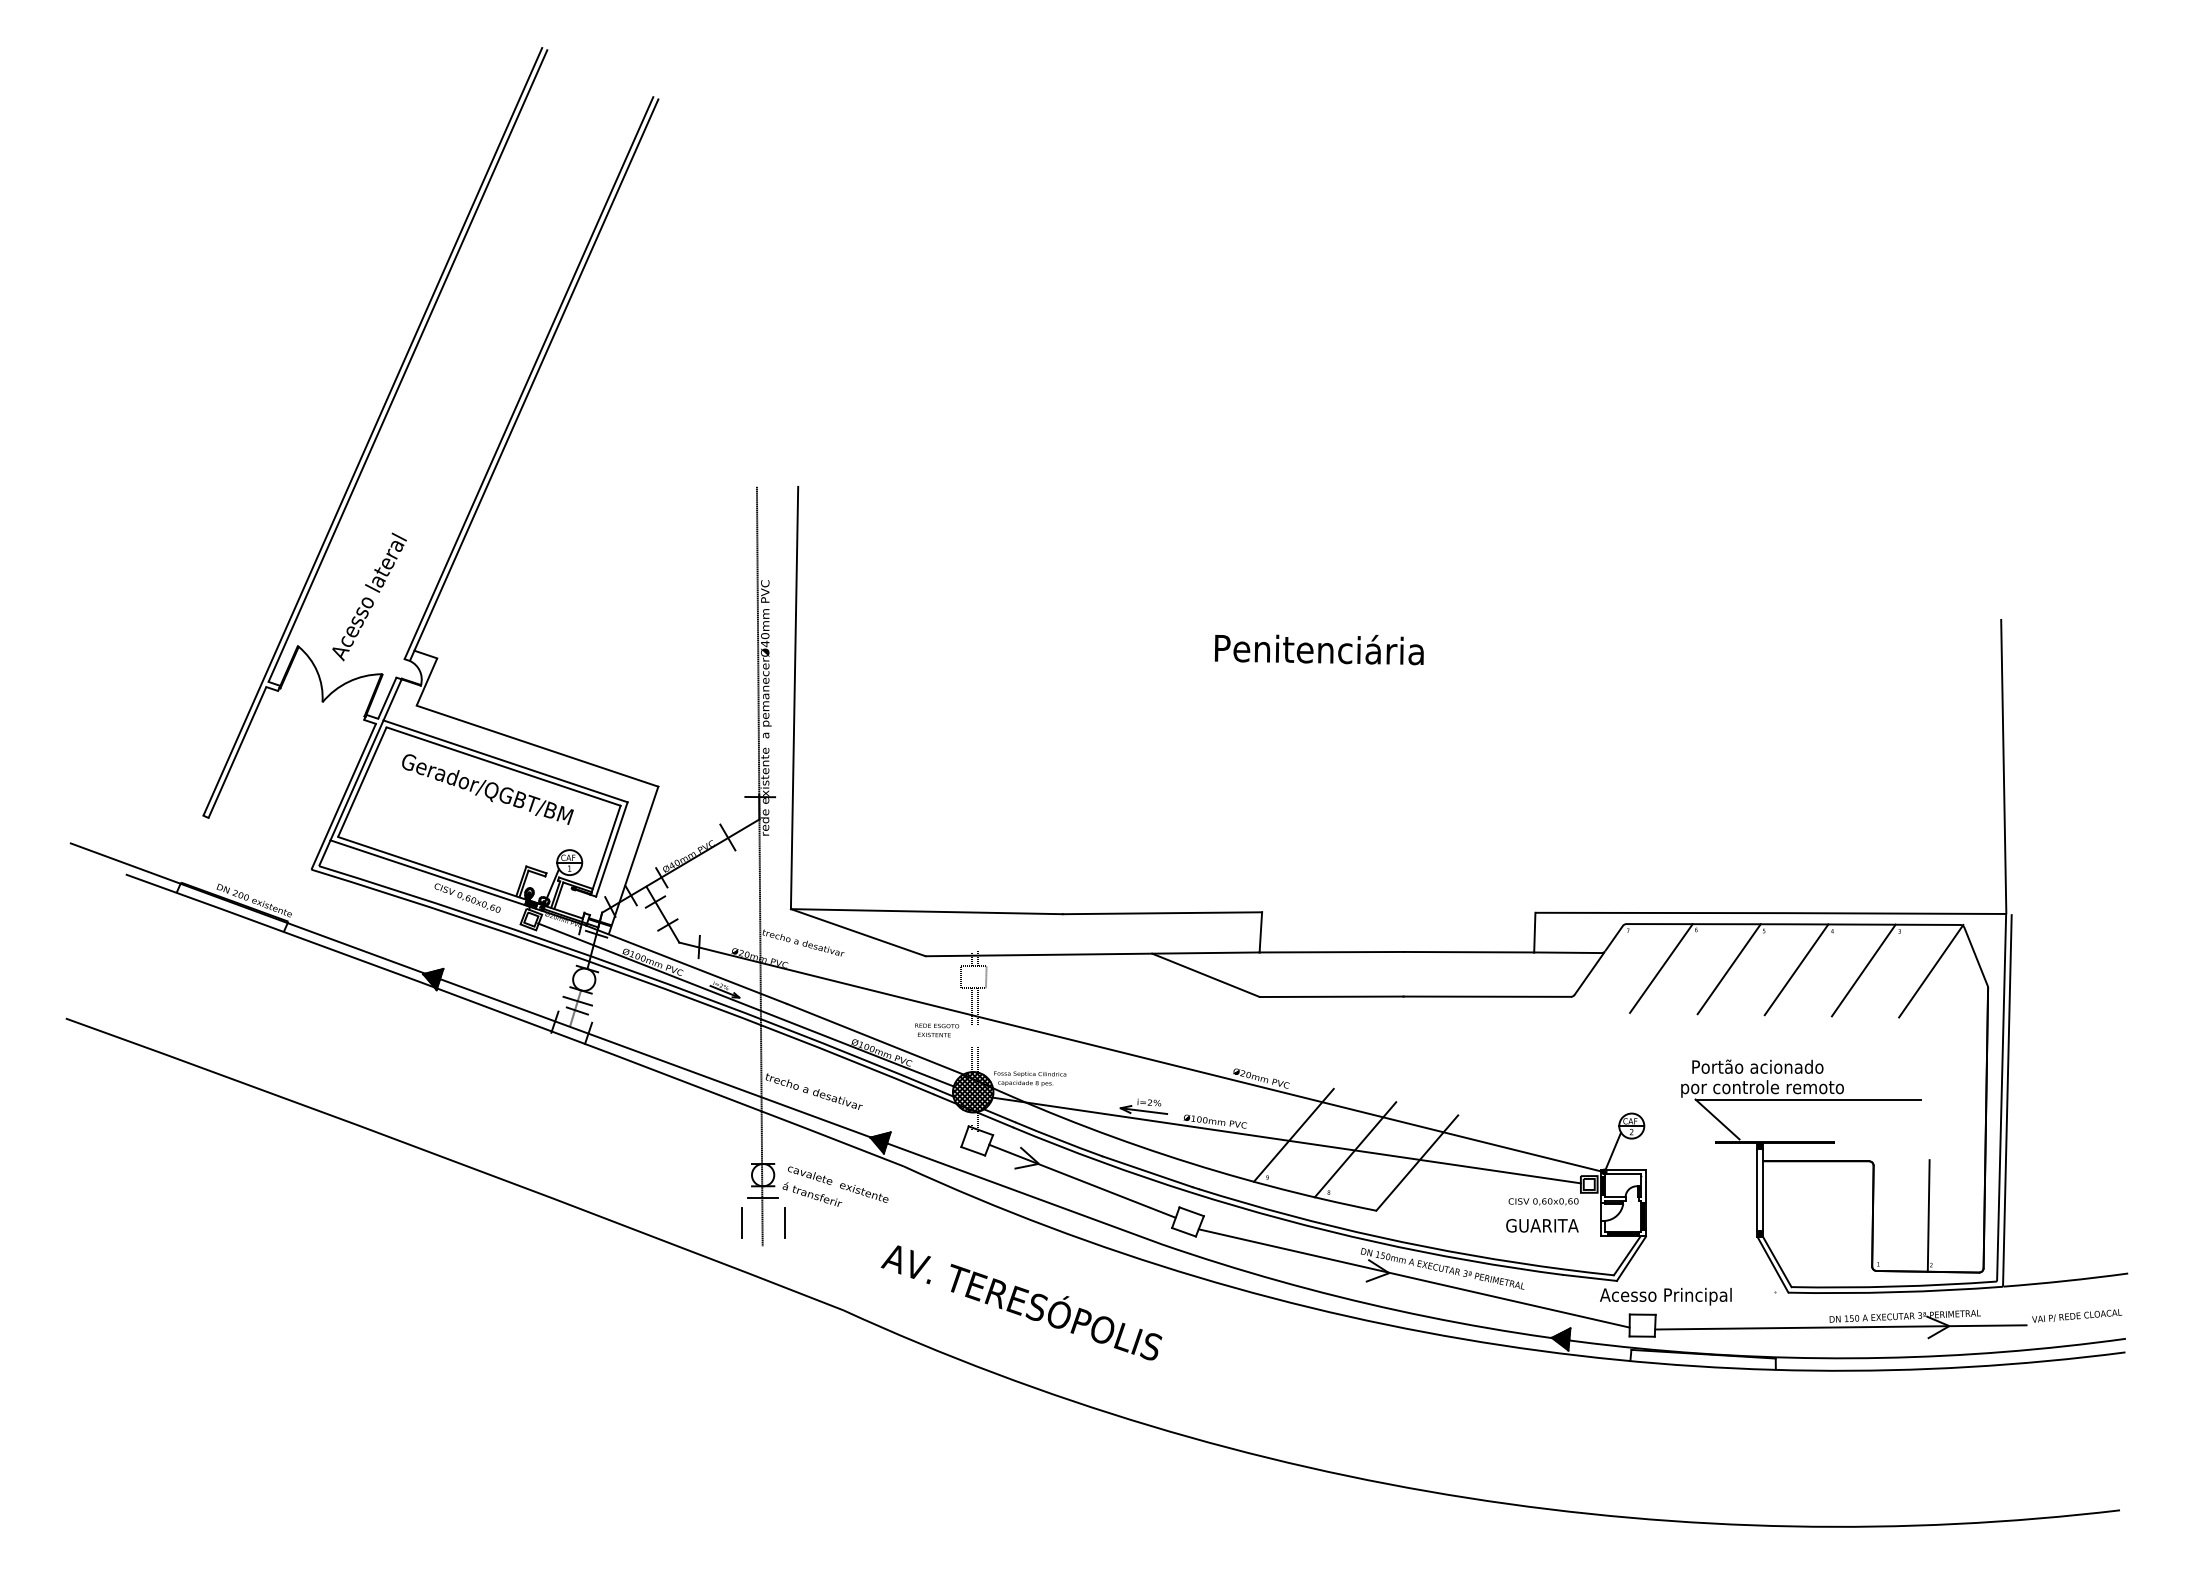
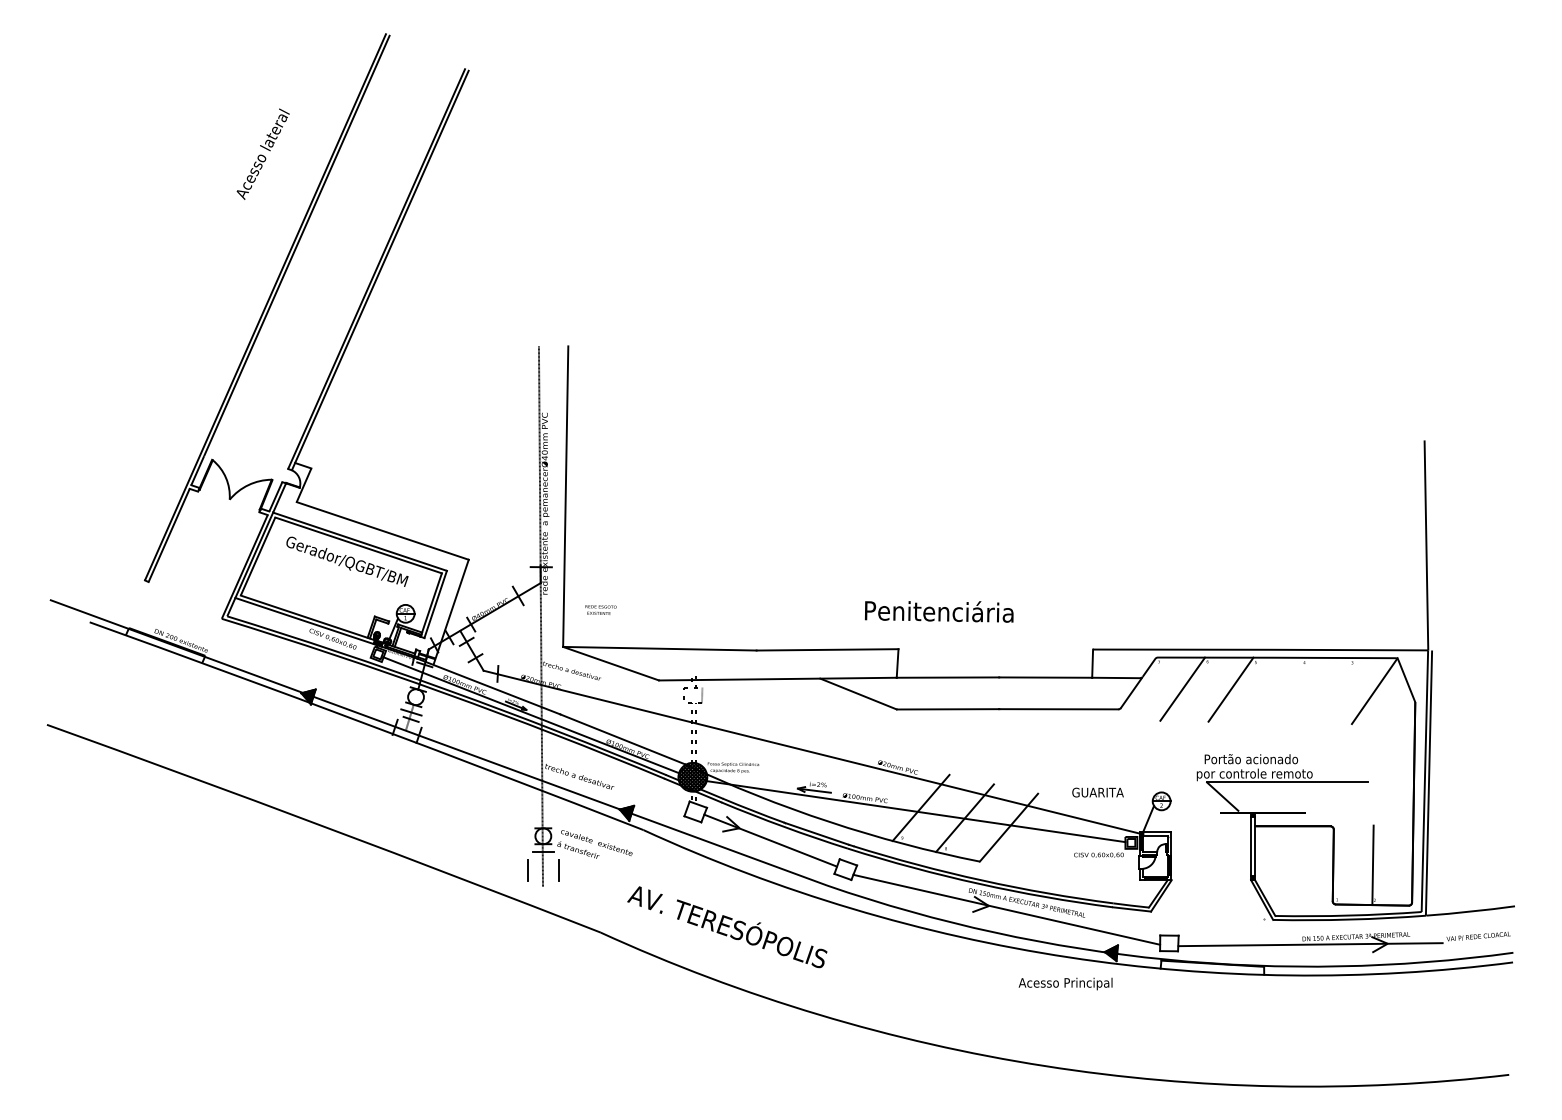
text: (369, 596) -> (263, 153), moved
text: (1318, 649) -> (938, 611), moved
line: (1796, 969) -> (1278, 689), removed
line: (1863, 970) -> (1326, 690), removed
text: (937, 1030) -> (601, 610), moved
text: (1542, 1225) -> (1098, 792), moved
text: (1665, 1296) -> (1065, 983), moved

